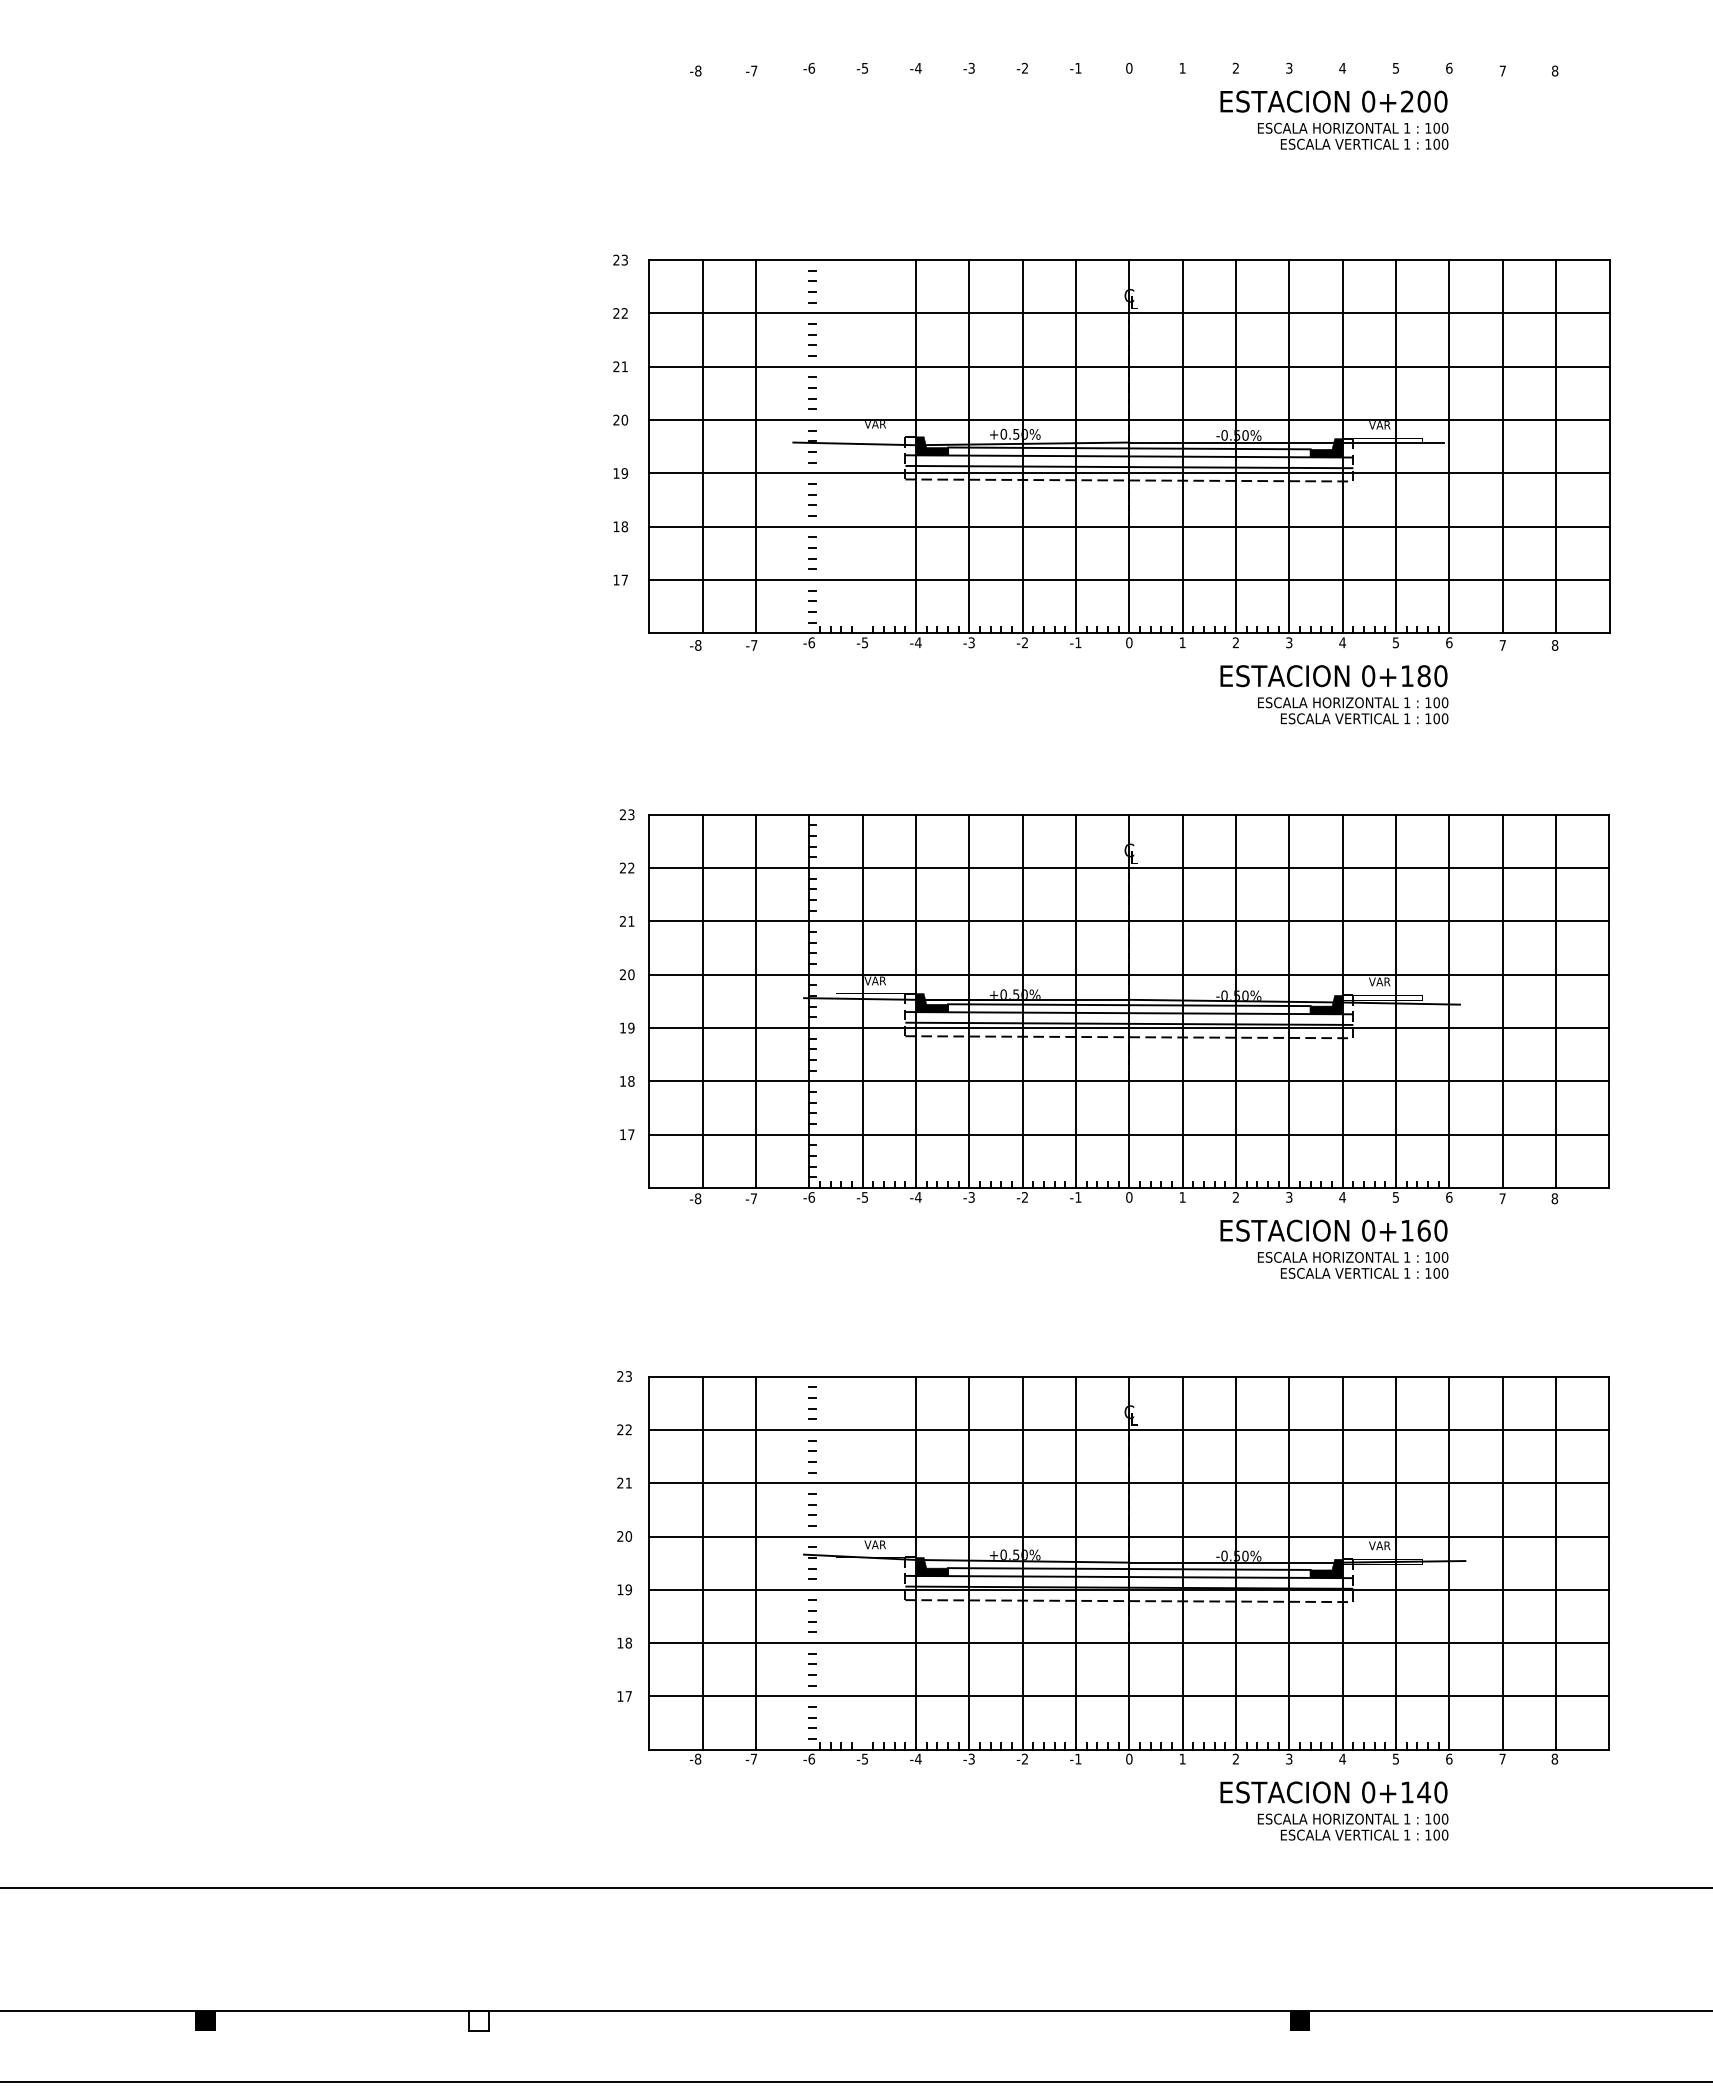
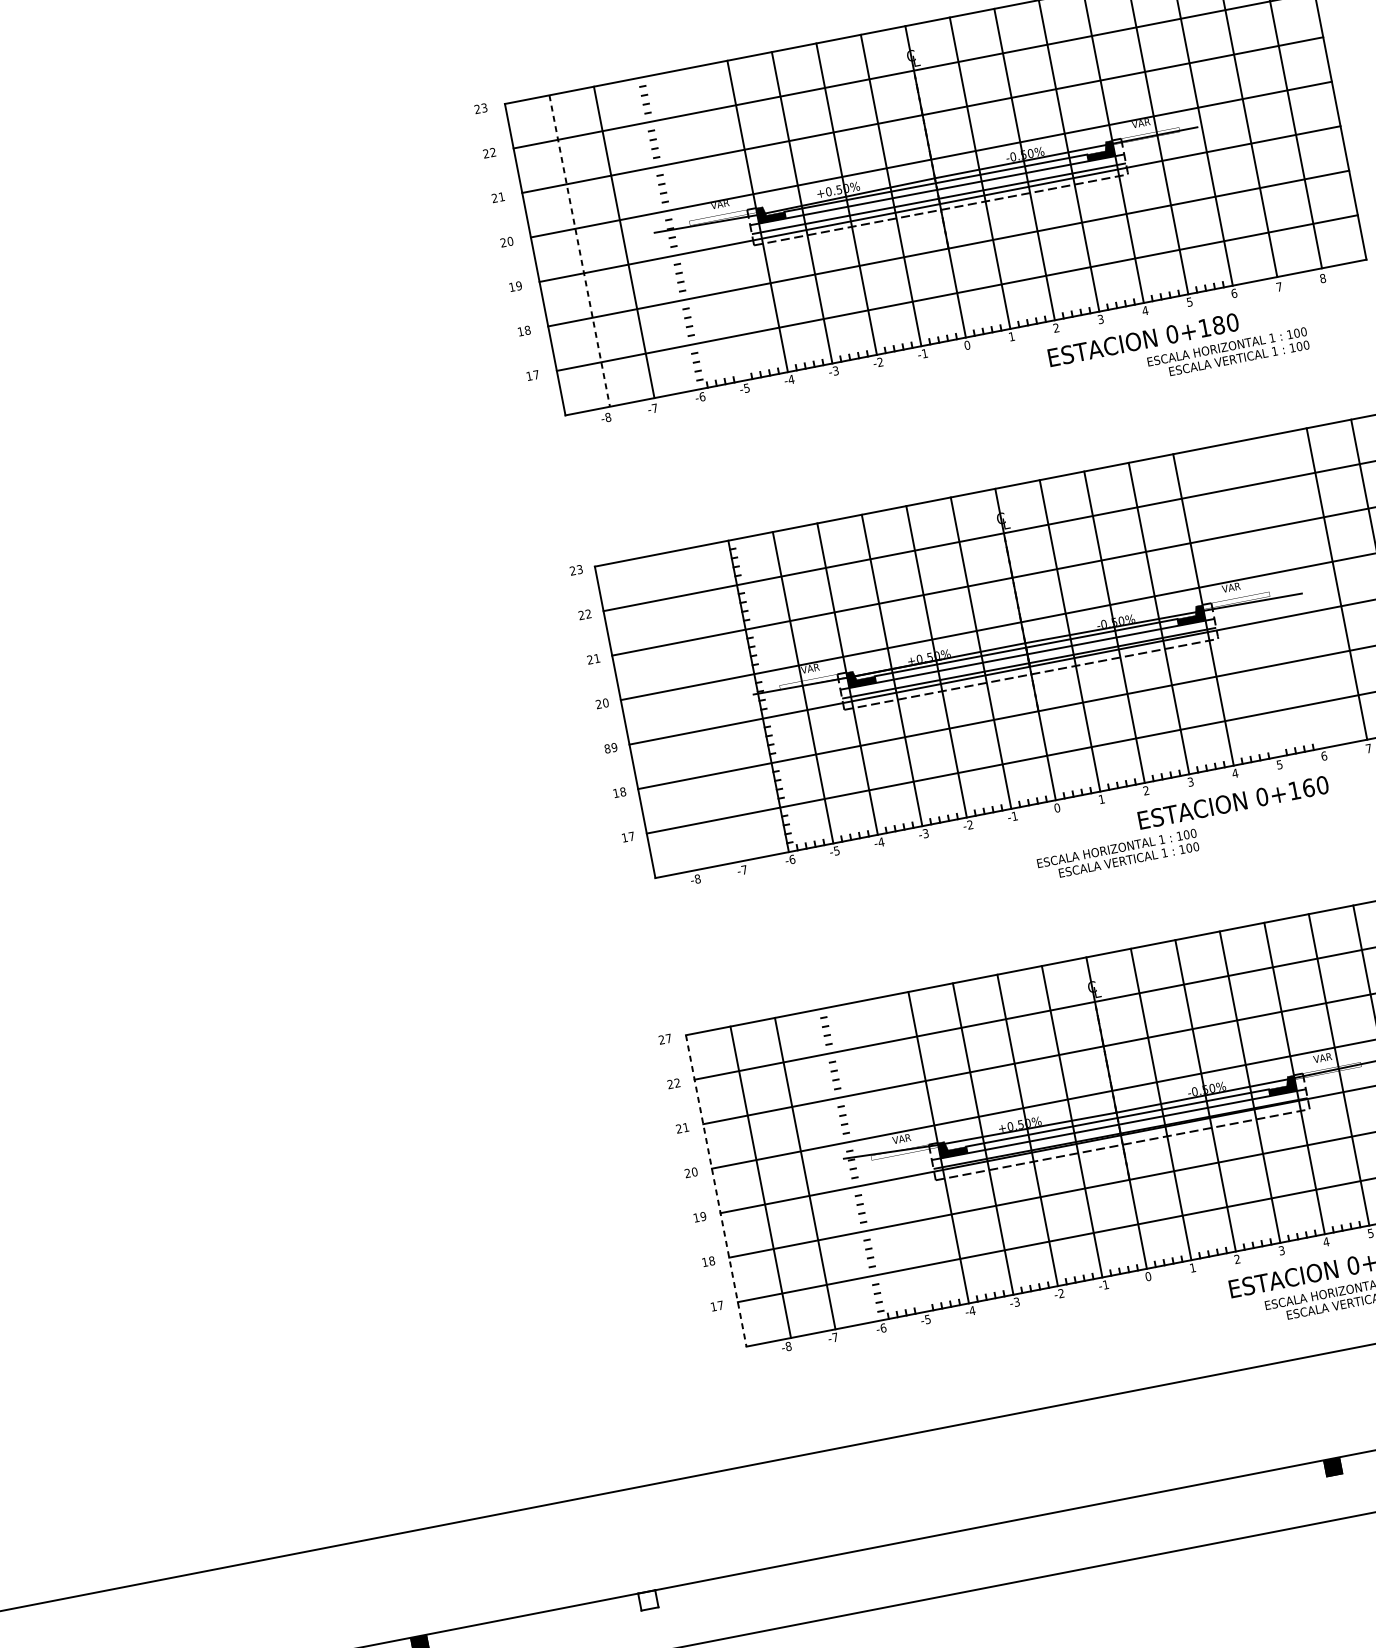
line: (702, 446) -> (579, 250), solid -> dashed
text: (1353, 710) -> (1228, 353), moved
line: (702, 1001) -> (669, 713), removed
line: (756, 1001) -> (714, 705), removed
line: (1396, 1001) -> (1248, 601), removed
line: (1449, 1001) -> (1292, 592), removed
text: (622, 1027) -> (606, 748), 19 -> 89
text: (1353, 1265) -> (1118, 855), moved
text: (628, 1376) -> (668, 1038), 23 -> 27
line: (649, 1563) -> (716, 1191), solid -> dashed

